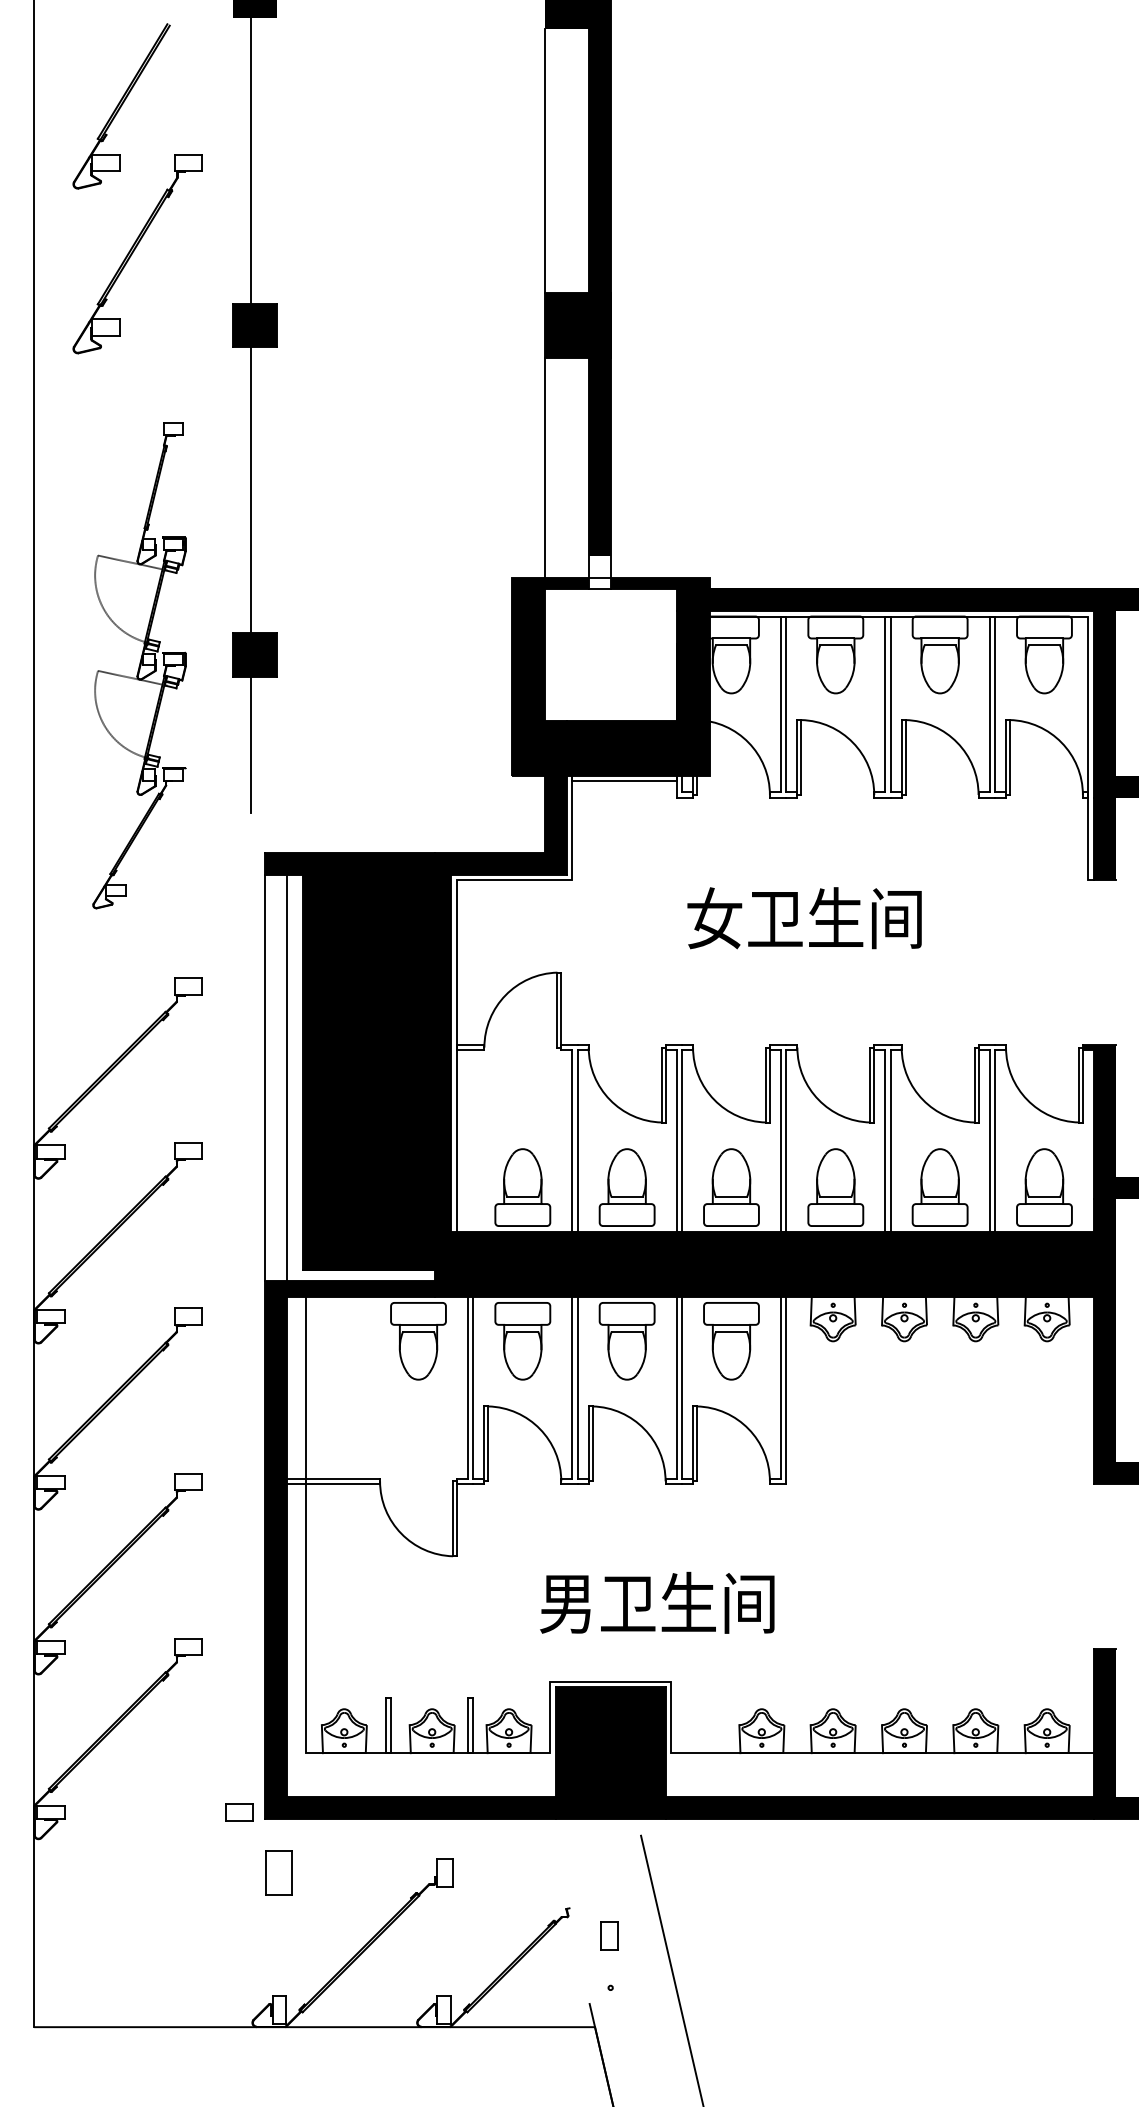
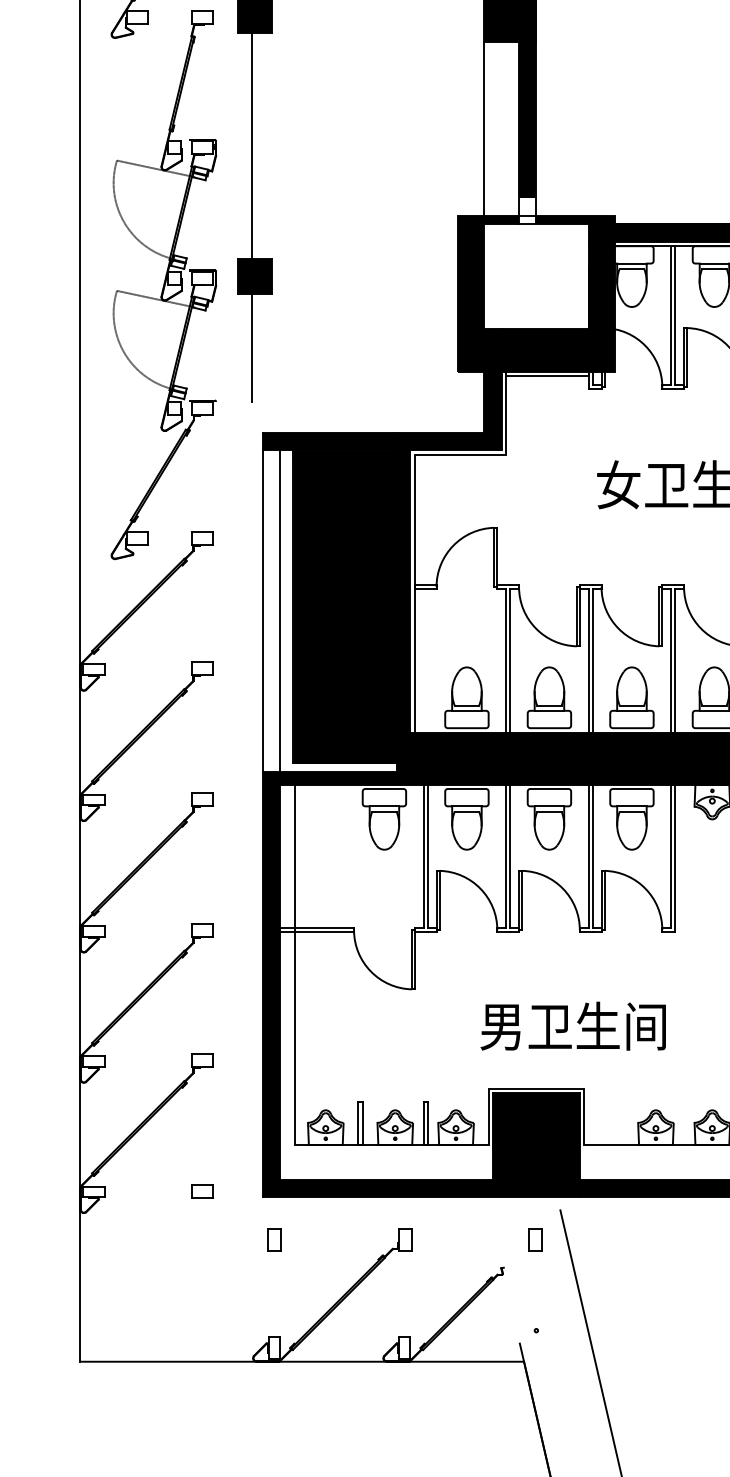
part: (139, 665) -> (163, 284), size x1.43
part: (239, 1812) -> (202, 1191), moved
part: (279, 1872) -> (274, 1239), size x0.62
part: (609, 1935) -> (535, 1239), moved

